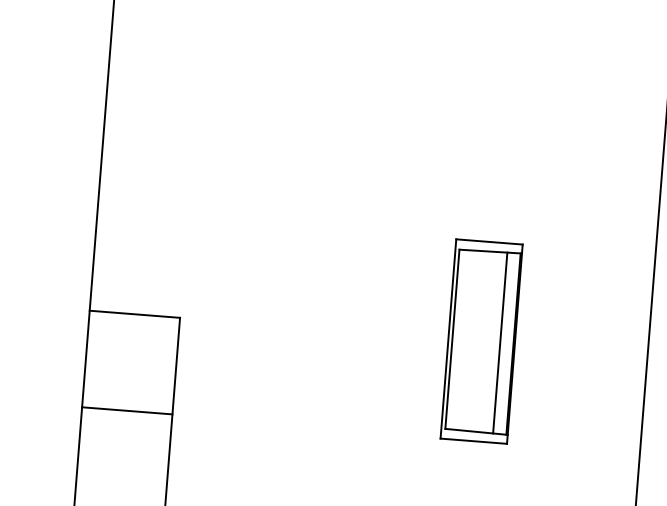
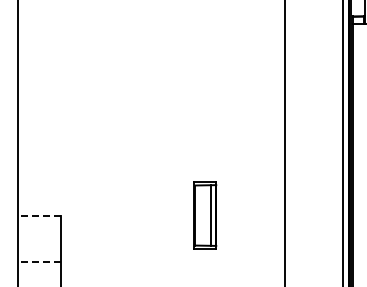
line: (135, 314) -> (39, 215), solid -> dashed
part: (480, 341) -> (204, 215), size x0.7
line: (128, 410) -> (39, 261), solid -> dashed

